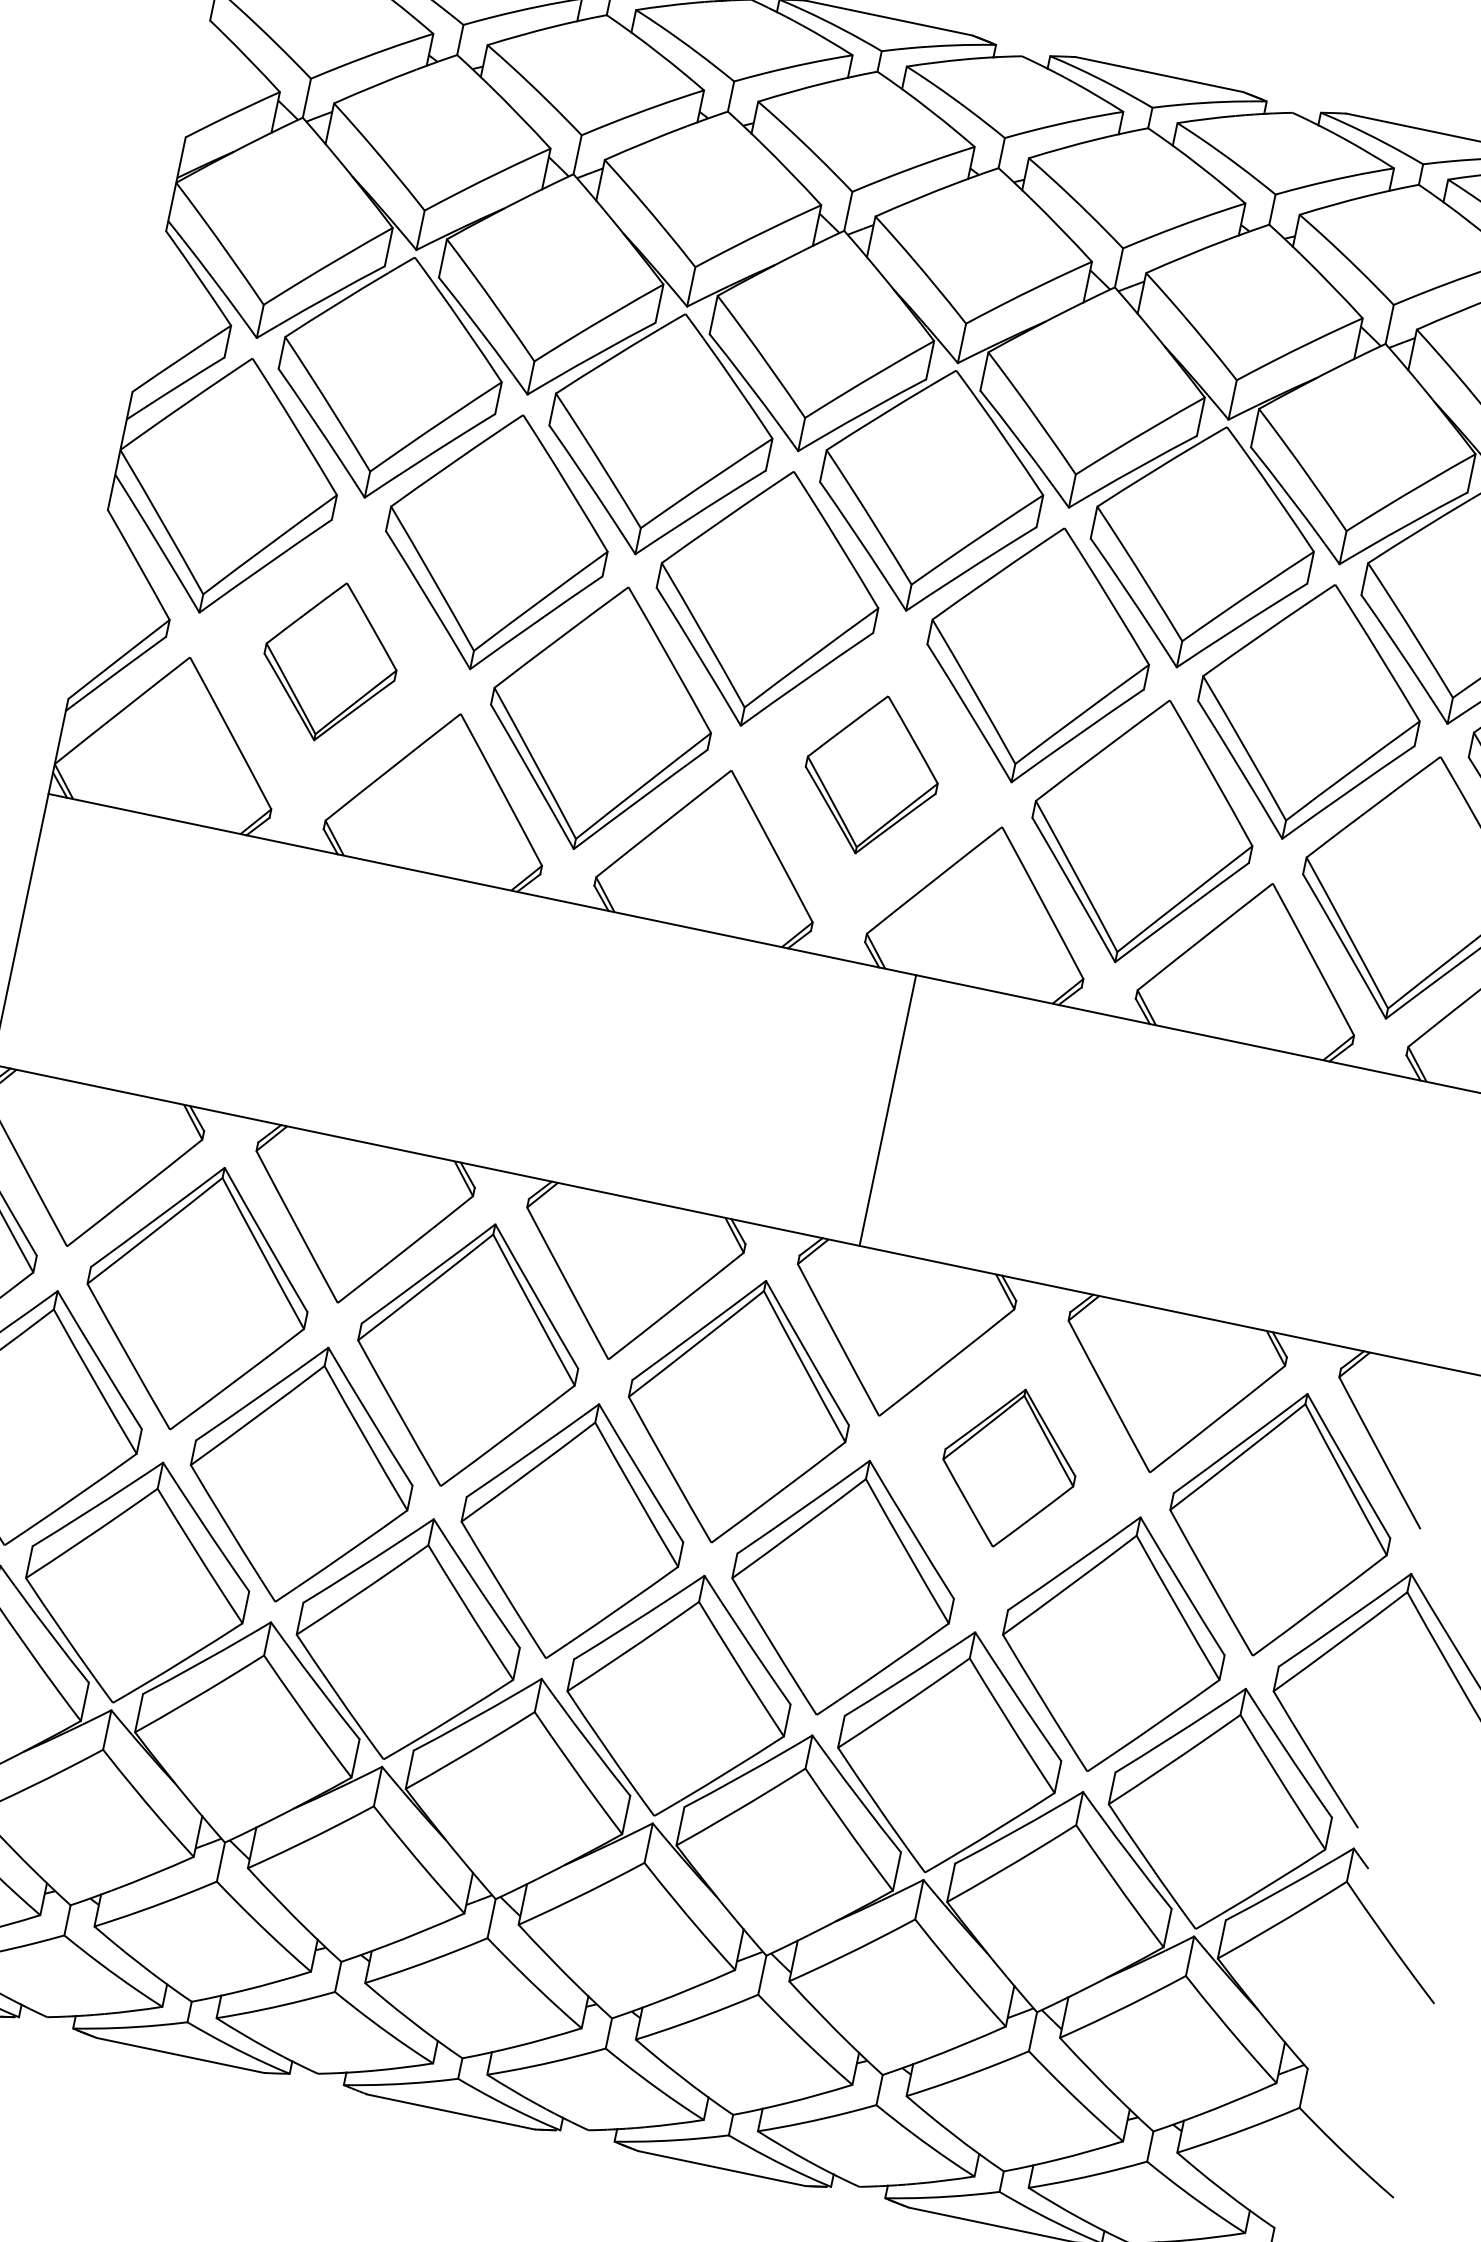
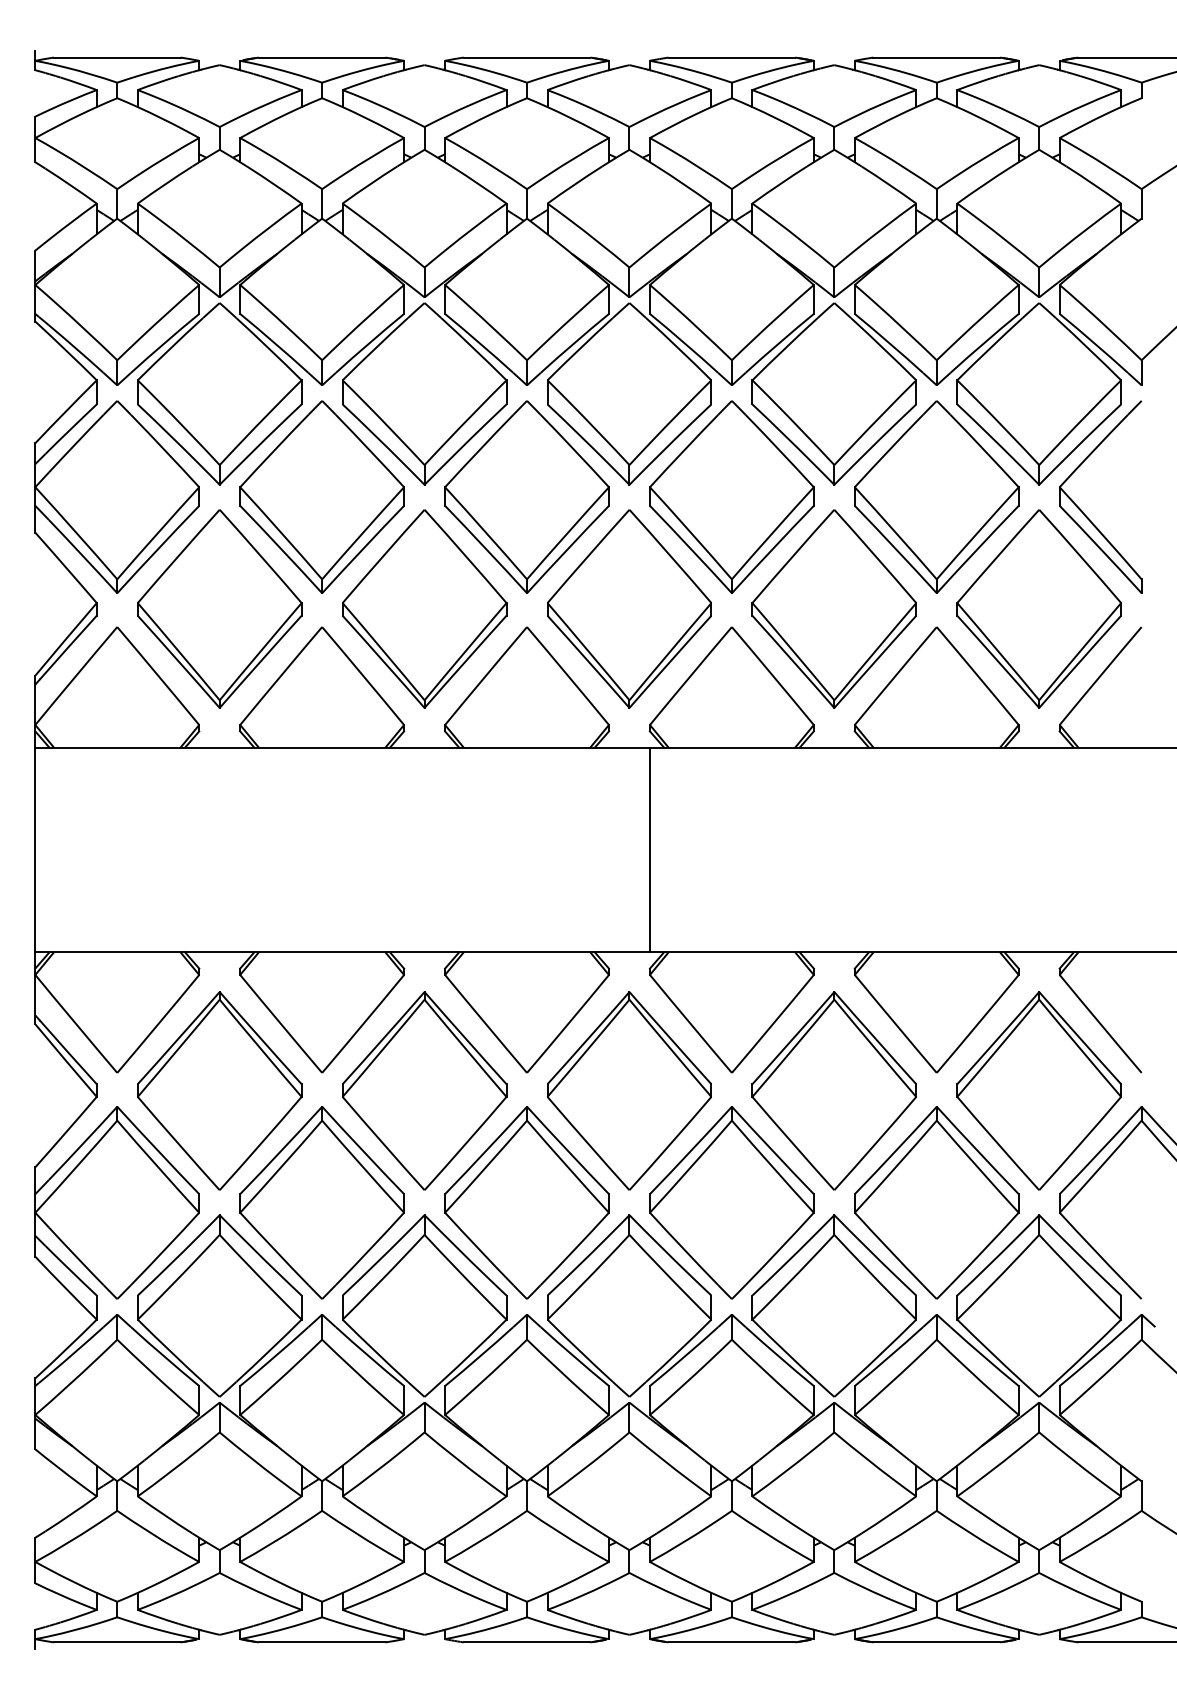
part: (330, 661) -> (219, 608), size x1.67
part: (872, 774) -> (629, 608), size x1.67
line: (887, 1109) -> (649, 849), moved
part: (1008, 1467) -> (833, 1090), size x1.67

